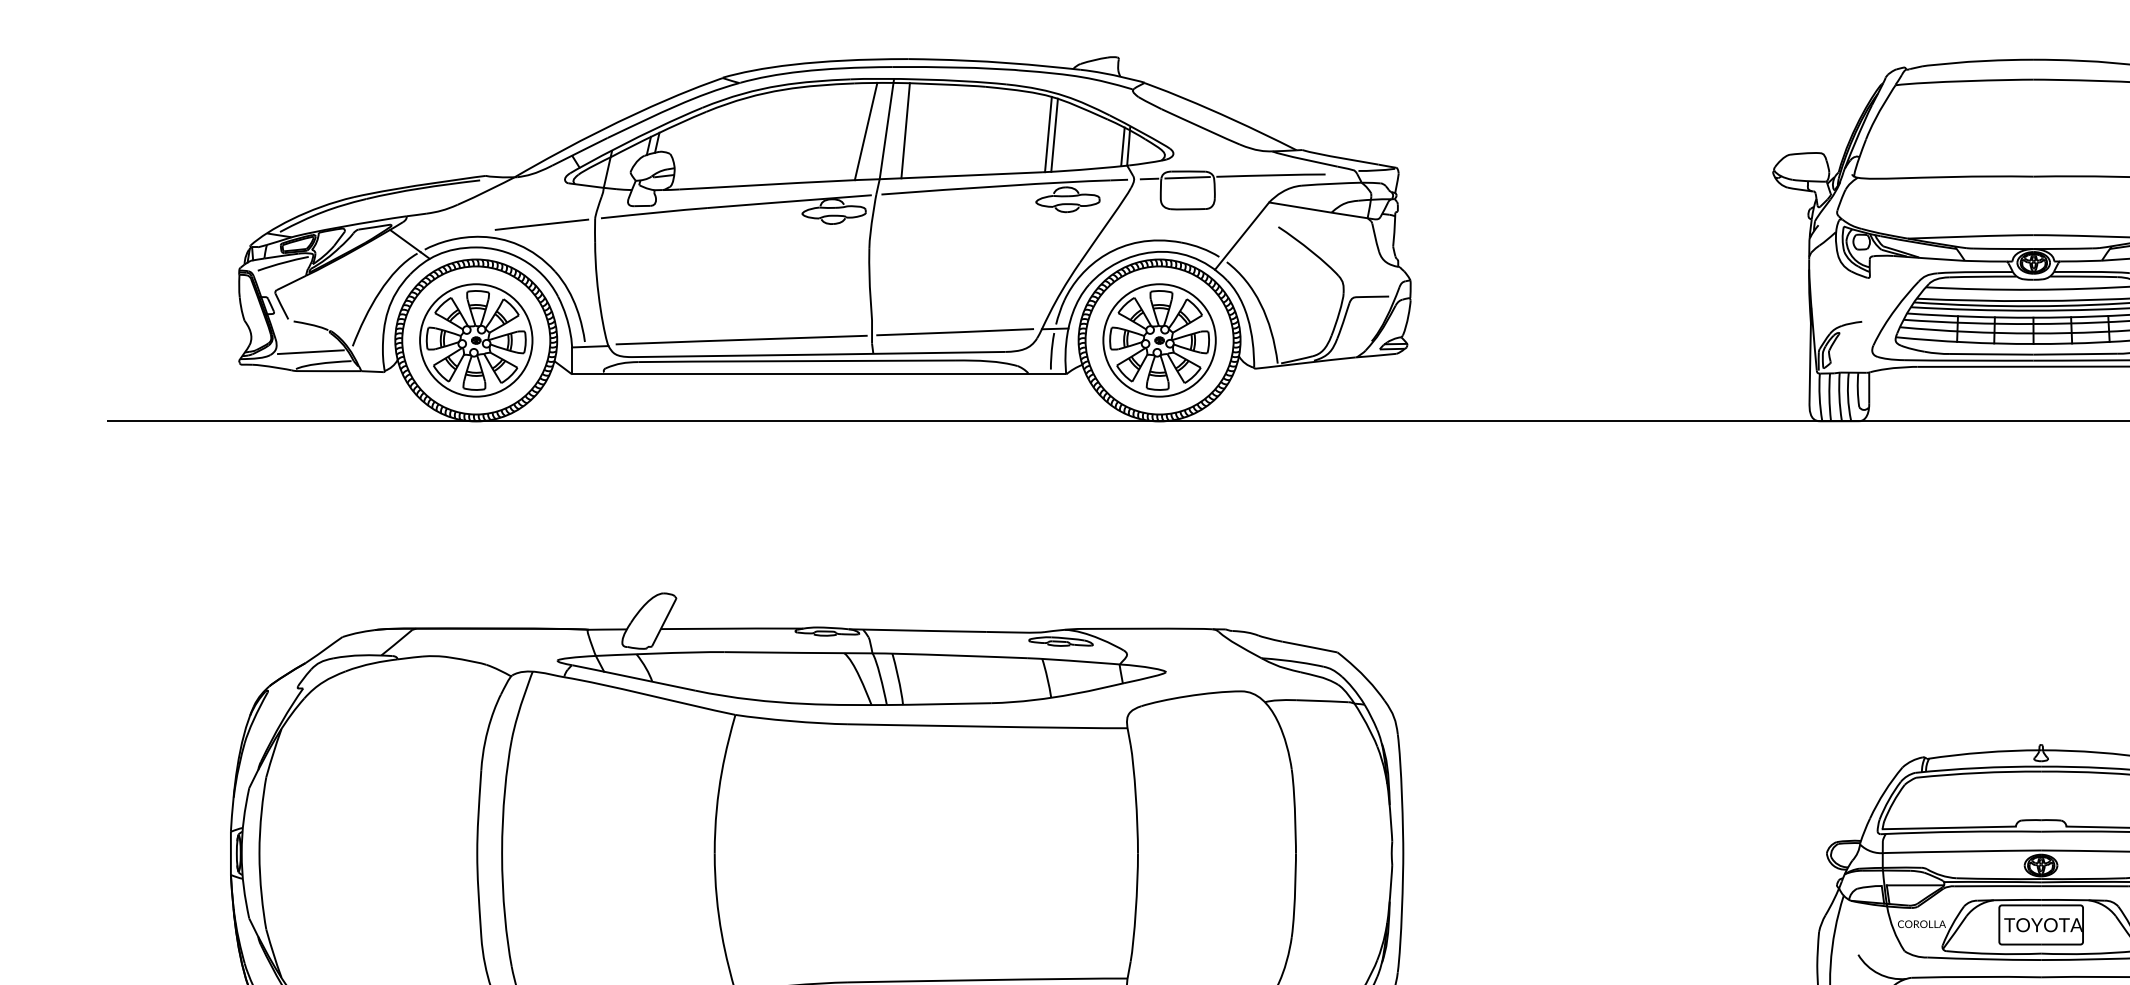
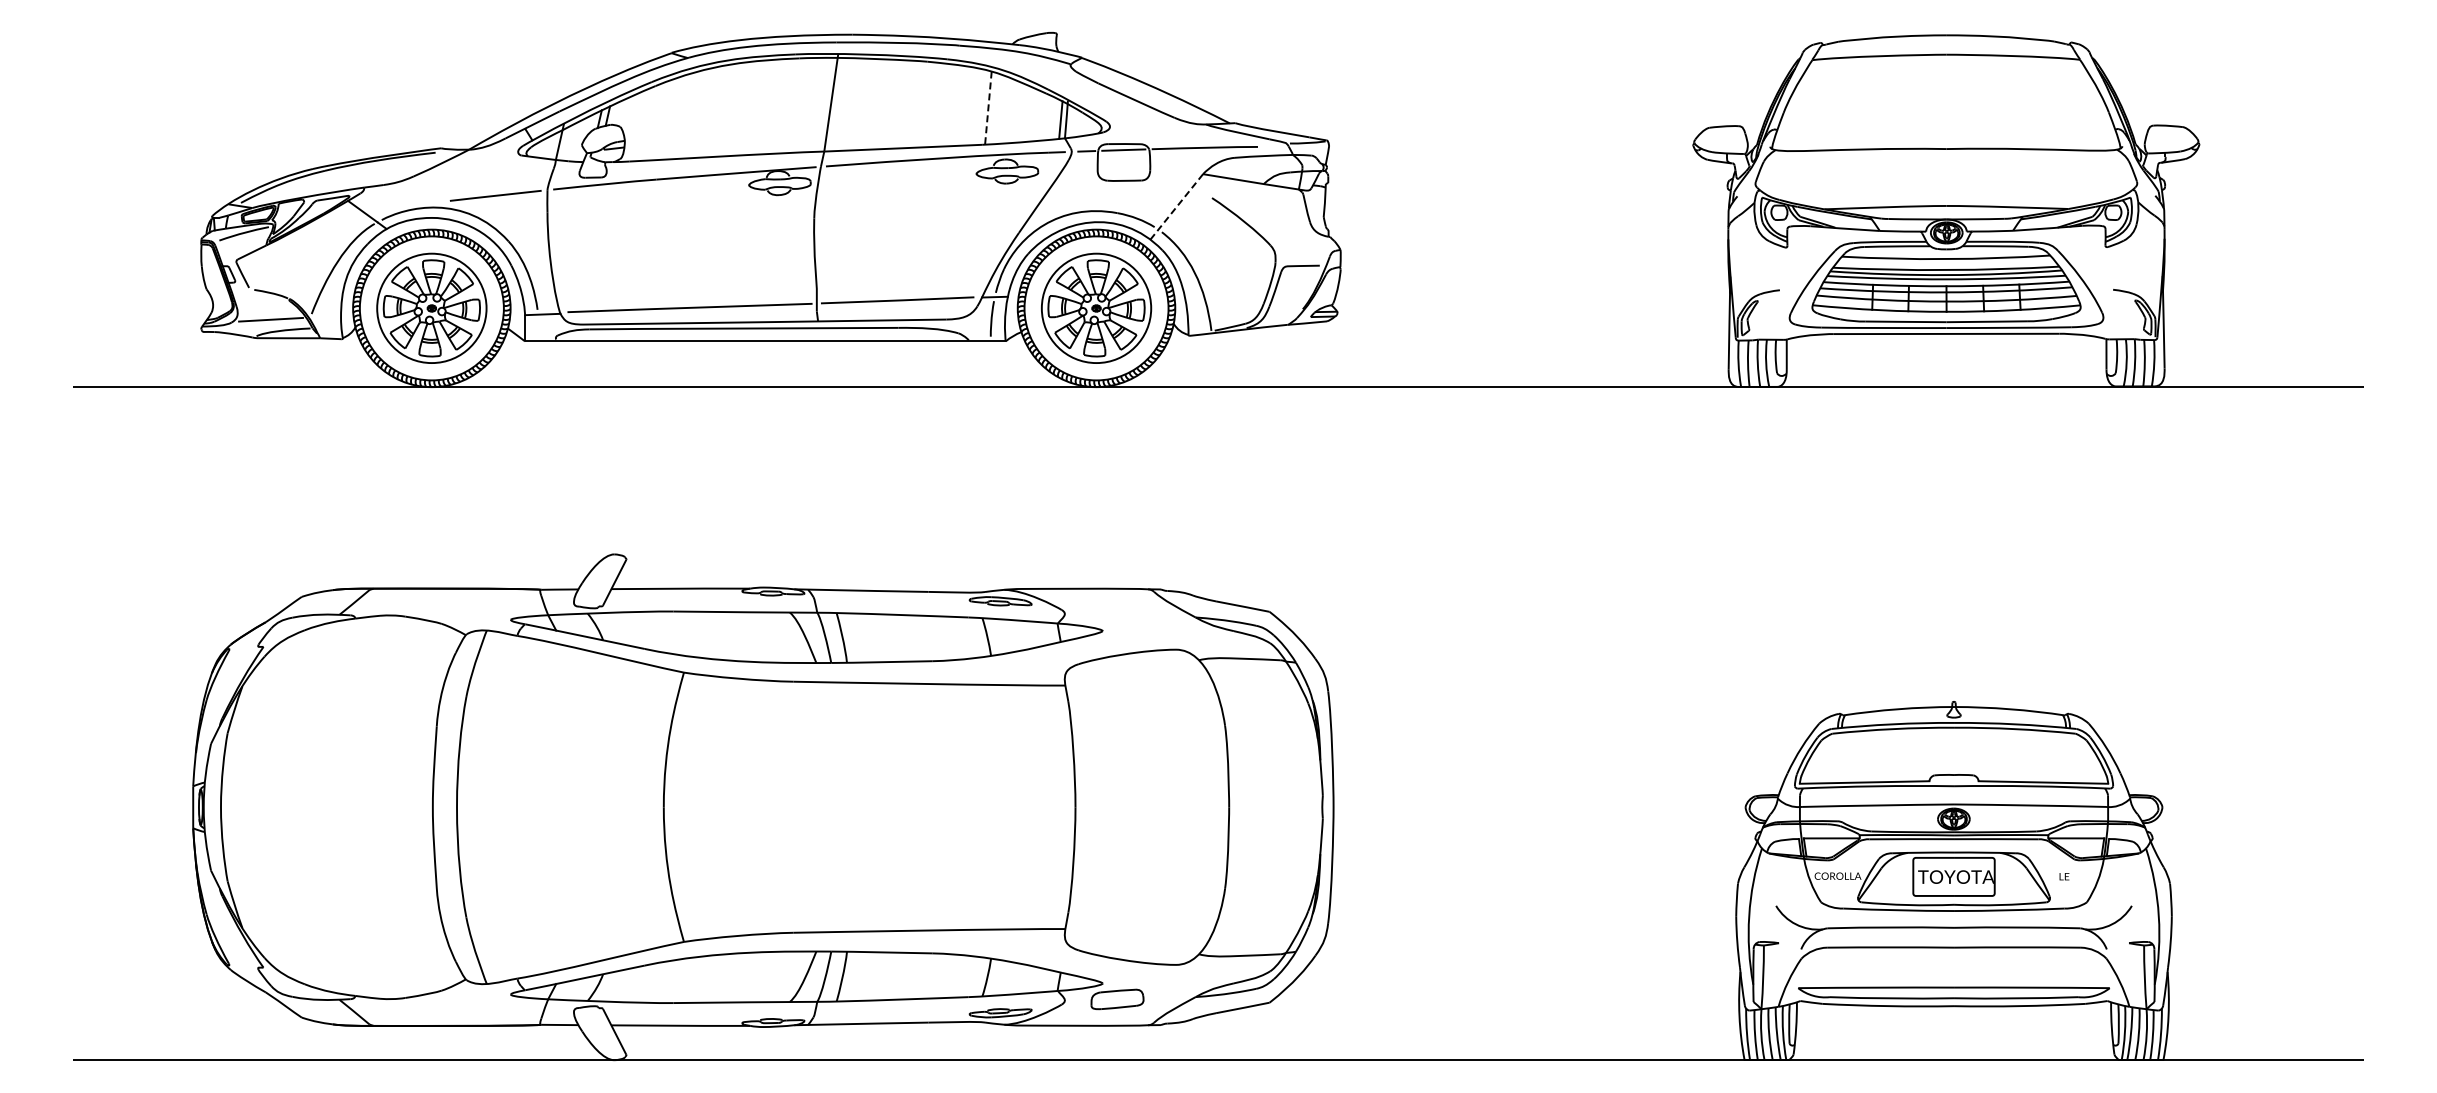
line: (866, 130) -> (811, 104), removed
line: (905, 130) -> (849, 104), removed
line: (1048, 134) -> (988, 108), solid -> dashed
line: (1054, 134) -> (994, 108), removed
line: (1241, 236) -> (1176, 207), solid -> dashed

